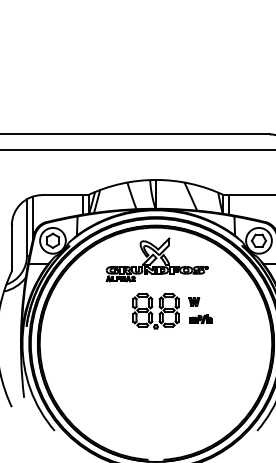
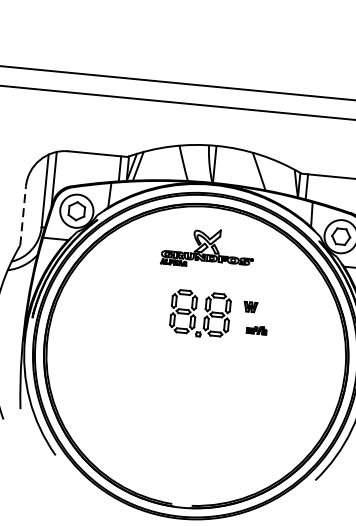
line: (11, 248) -> (22, 215), solid -> dashed
part: (156, 259) -> (207, 247), size x0.7
part: (200, 319) -> (256, 330), size x0.7

